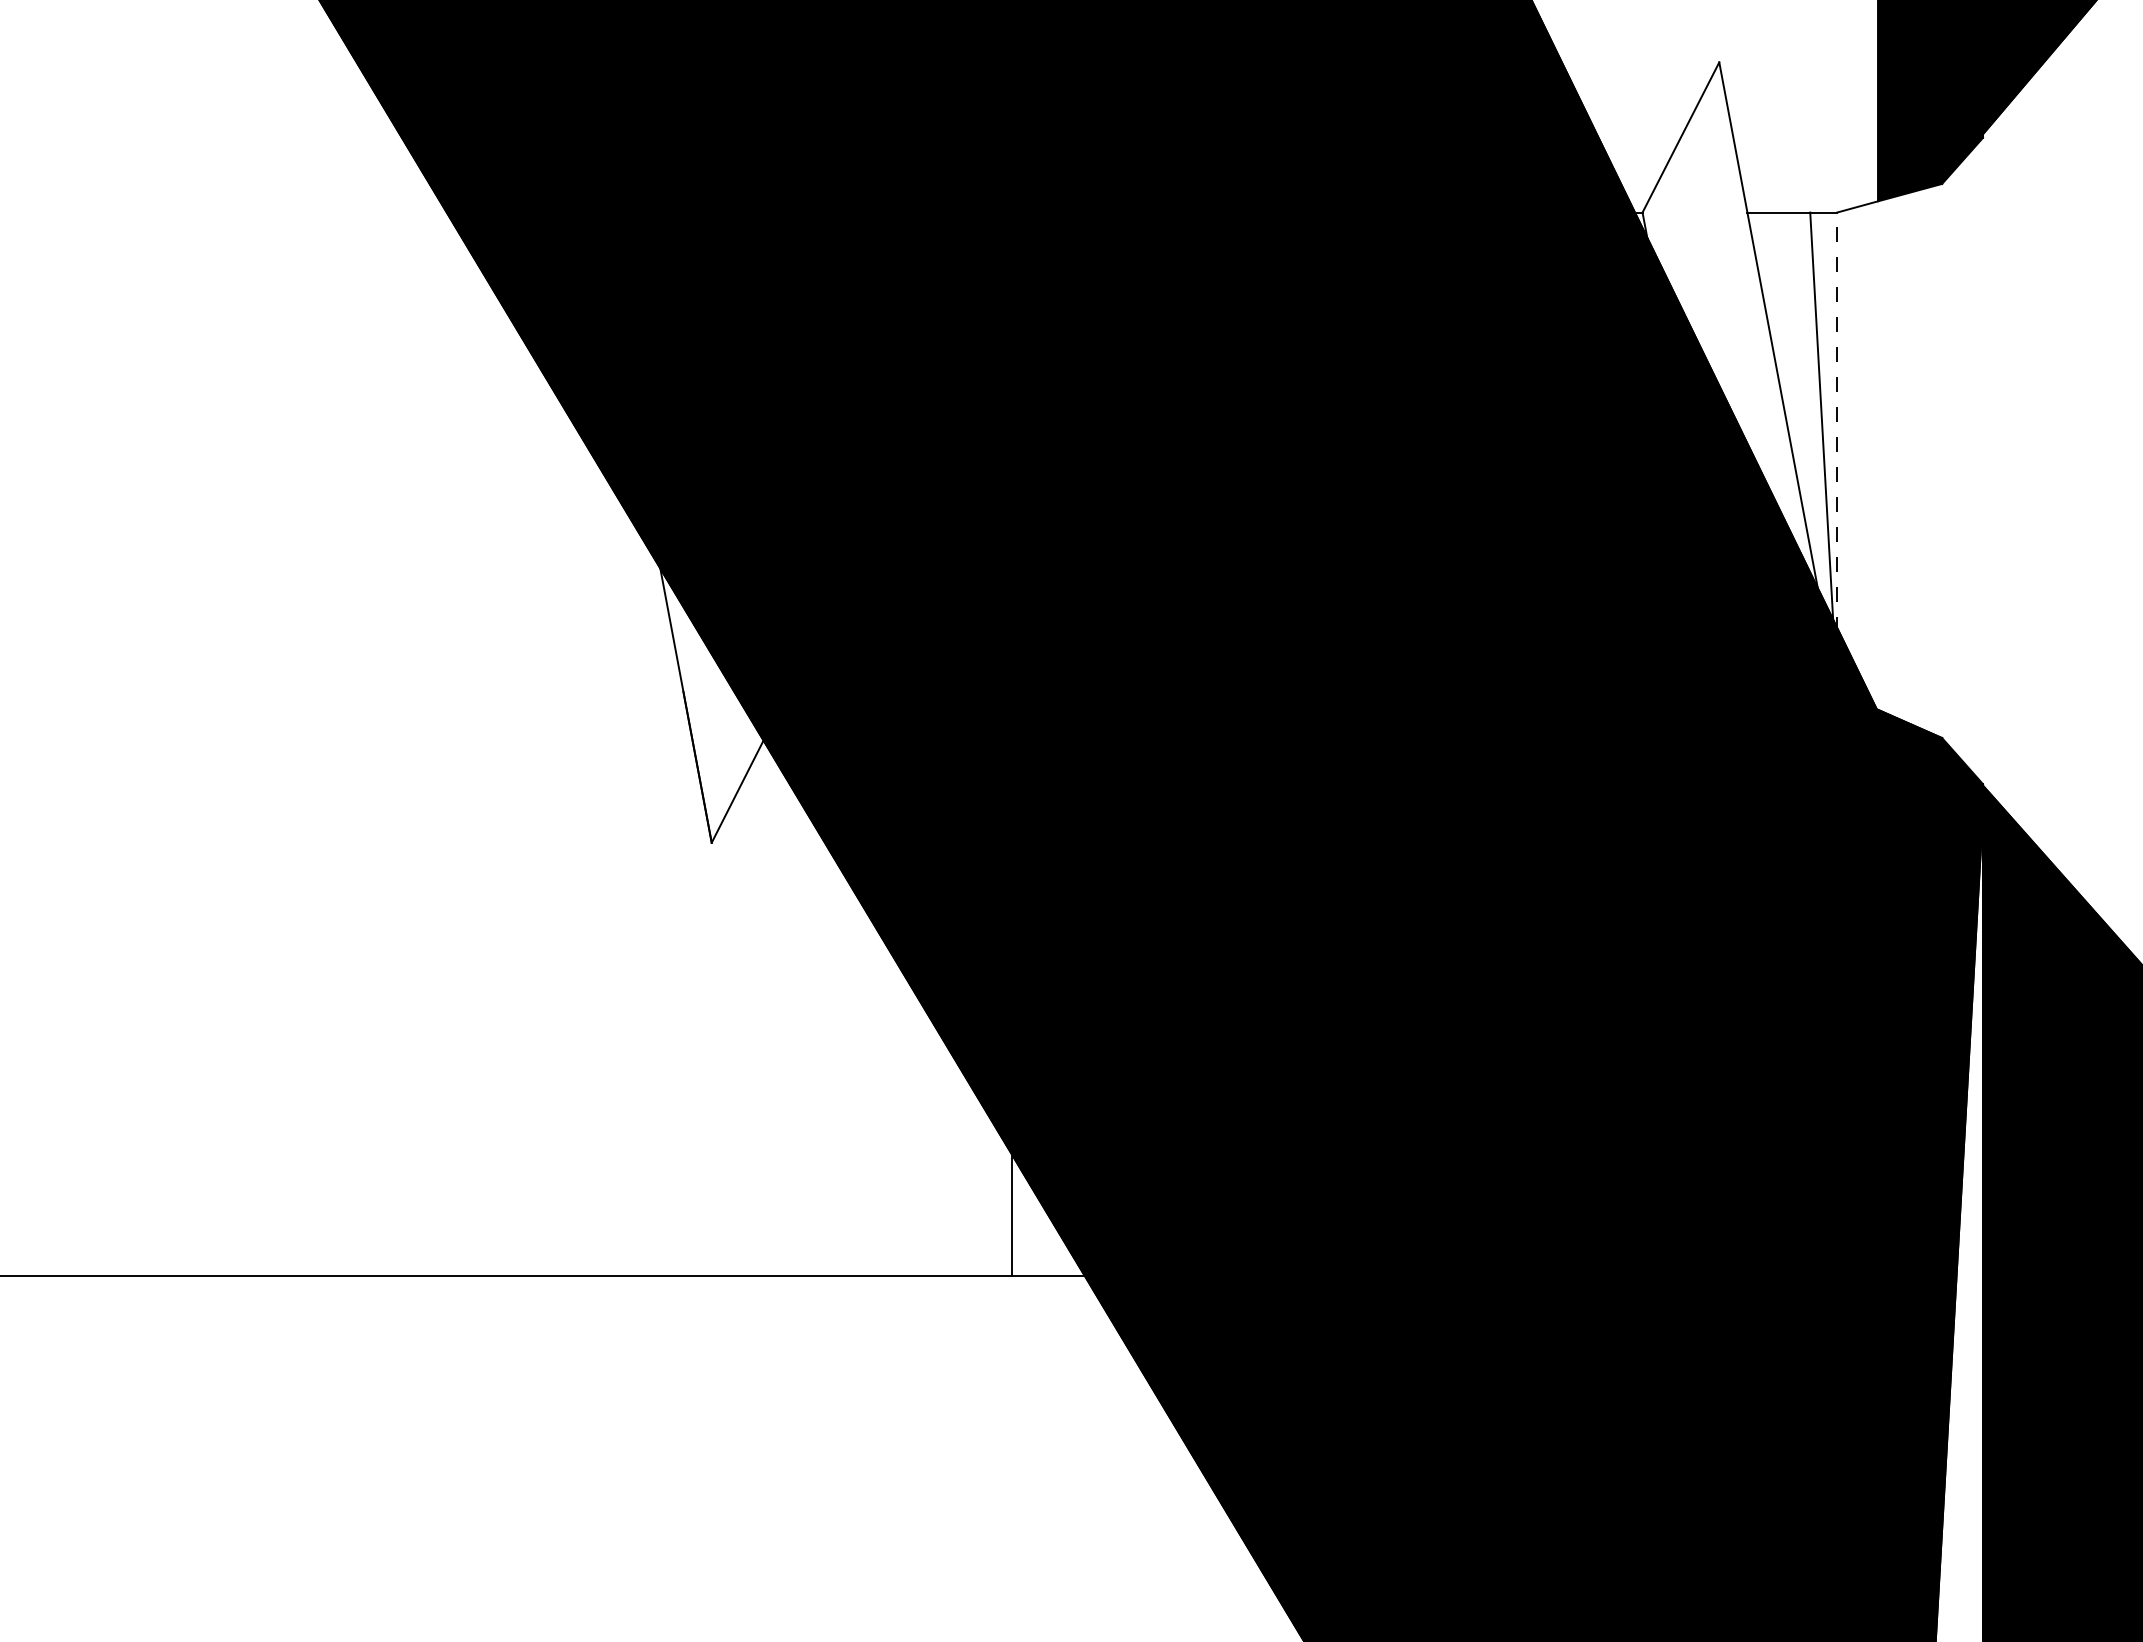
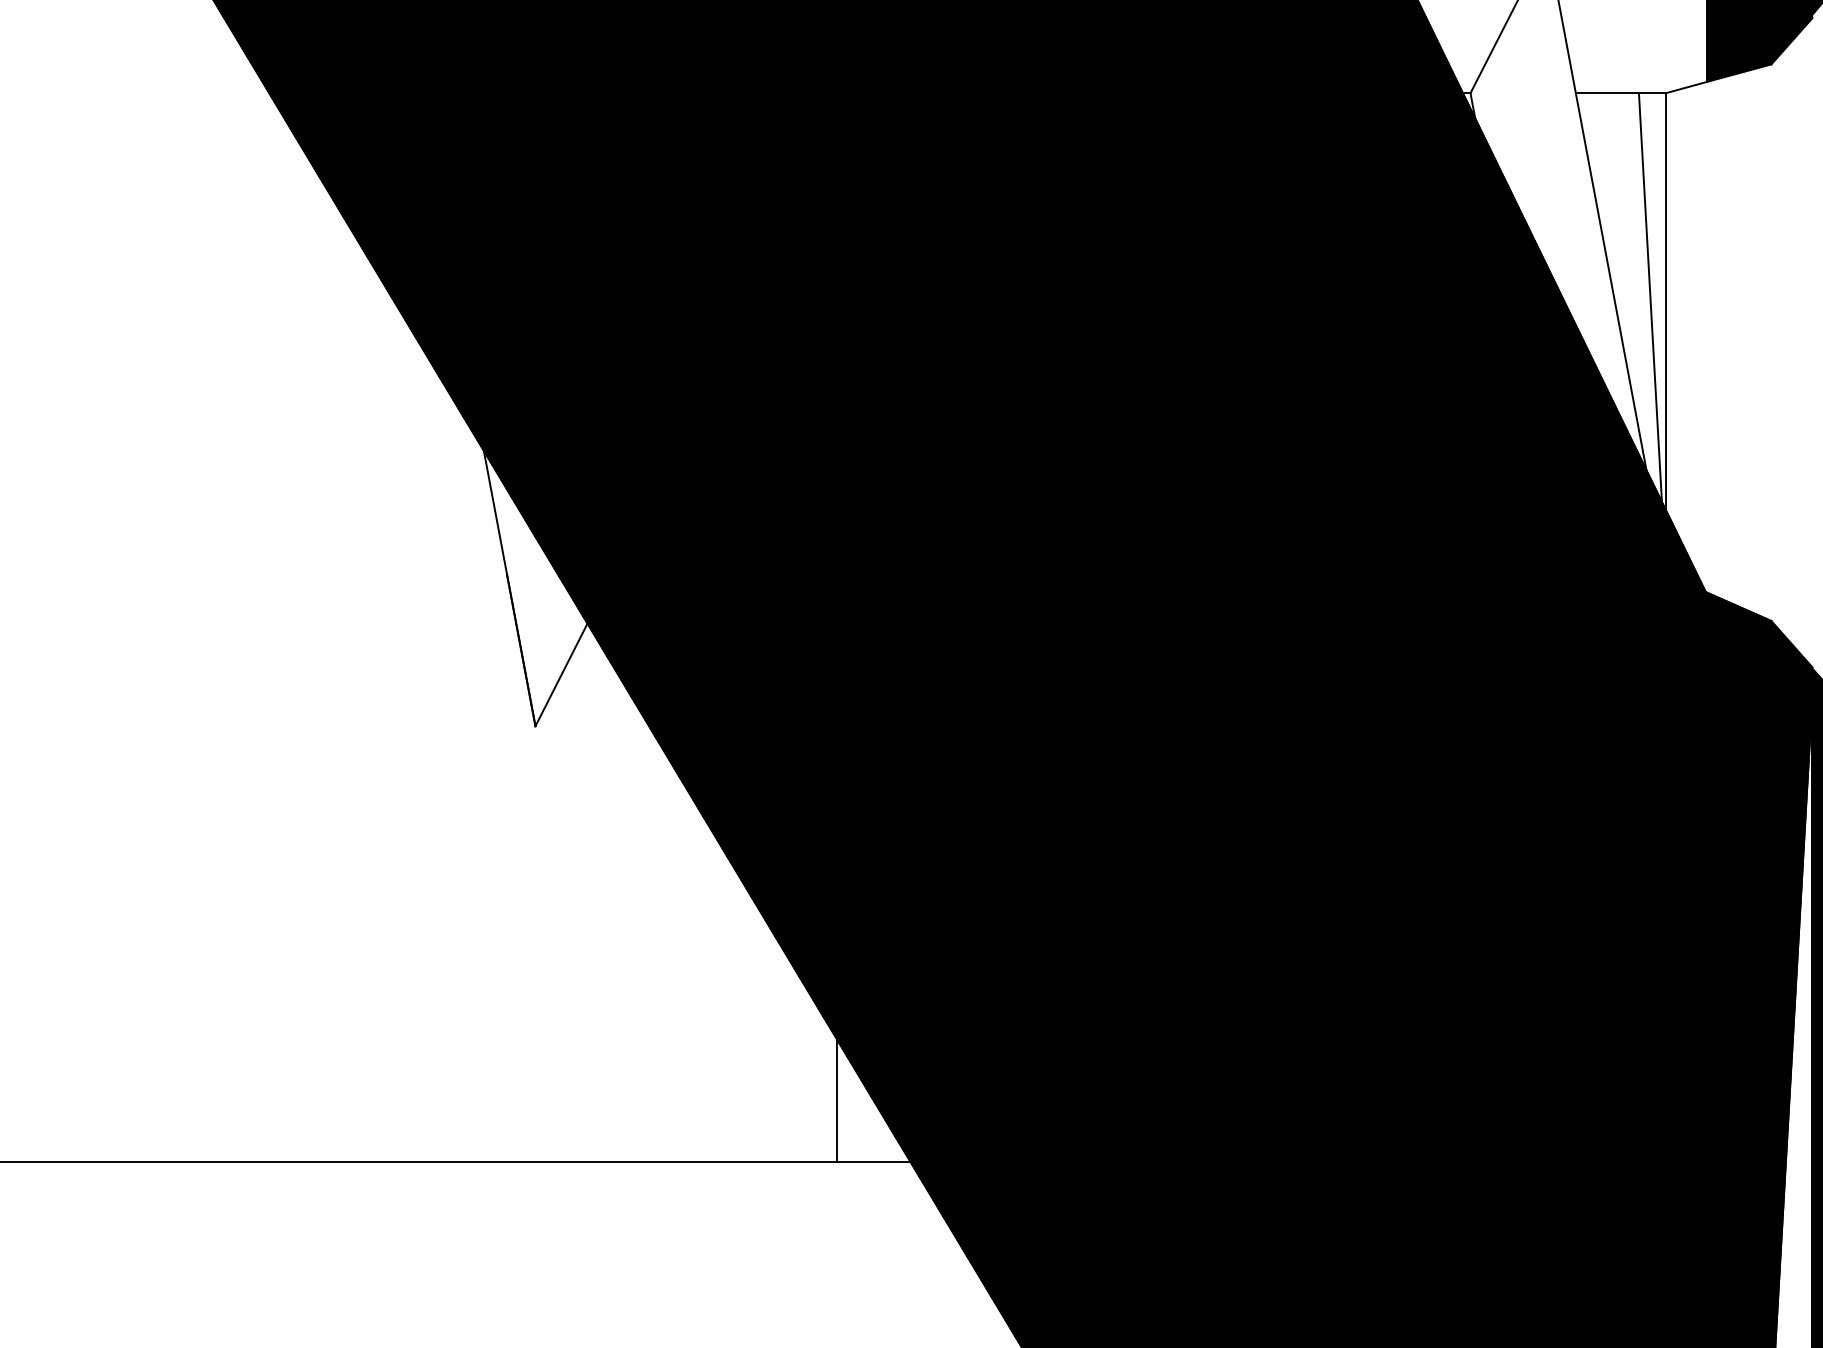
line: (1837, 452) -> (1666, 334), dashed -> solid

